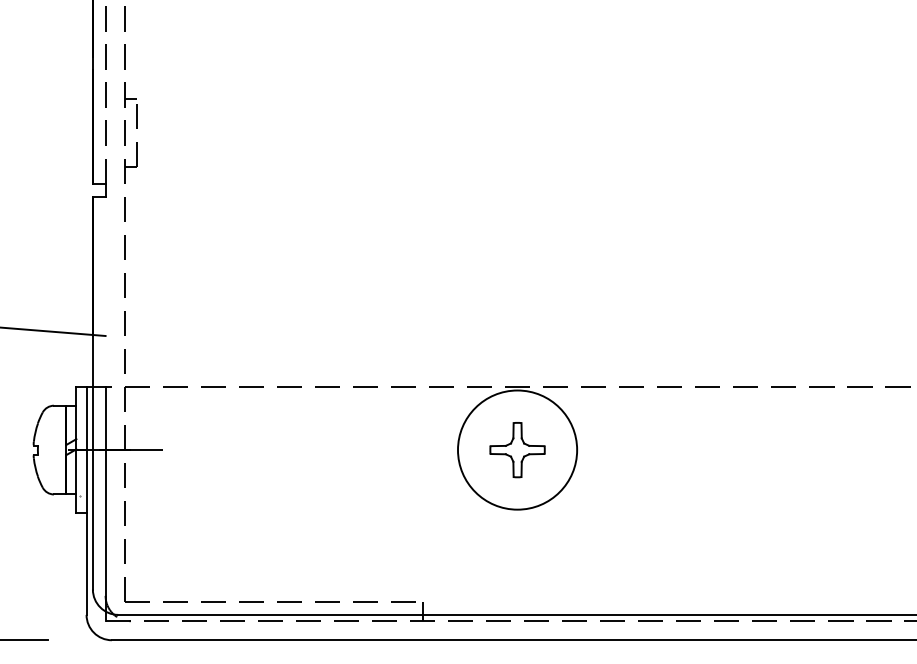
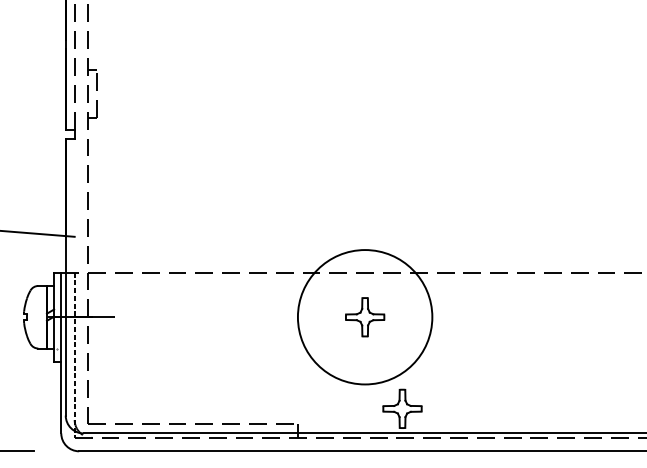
circle: (517, 449) -> (365, 316), size x1.6
line: (105, 504) -> (74, 355), solid -> dashed
part: (570, 580) -> (402, 409), added

